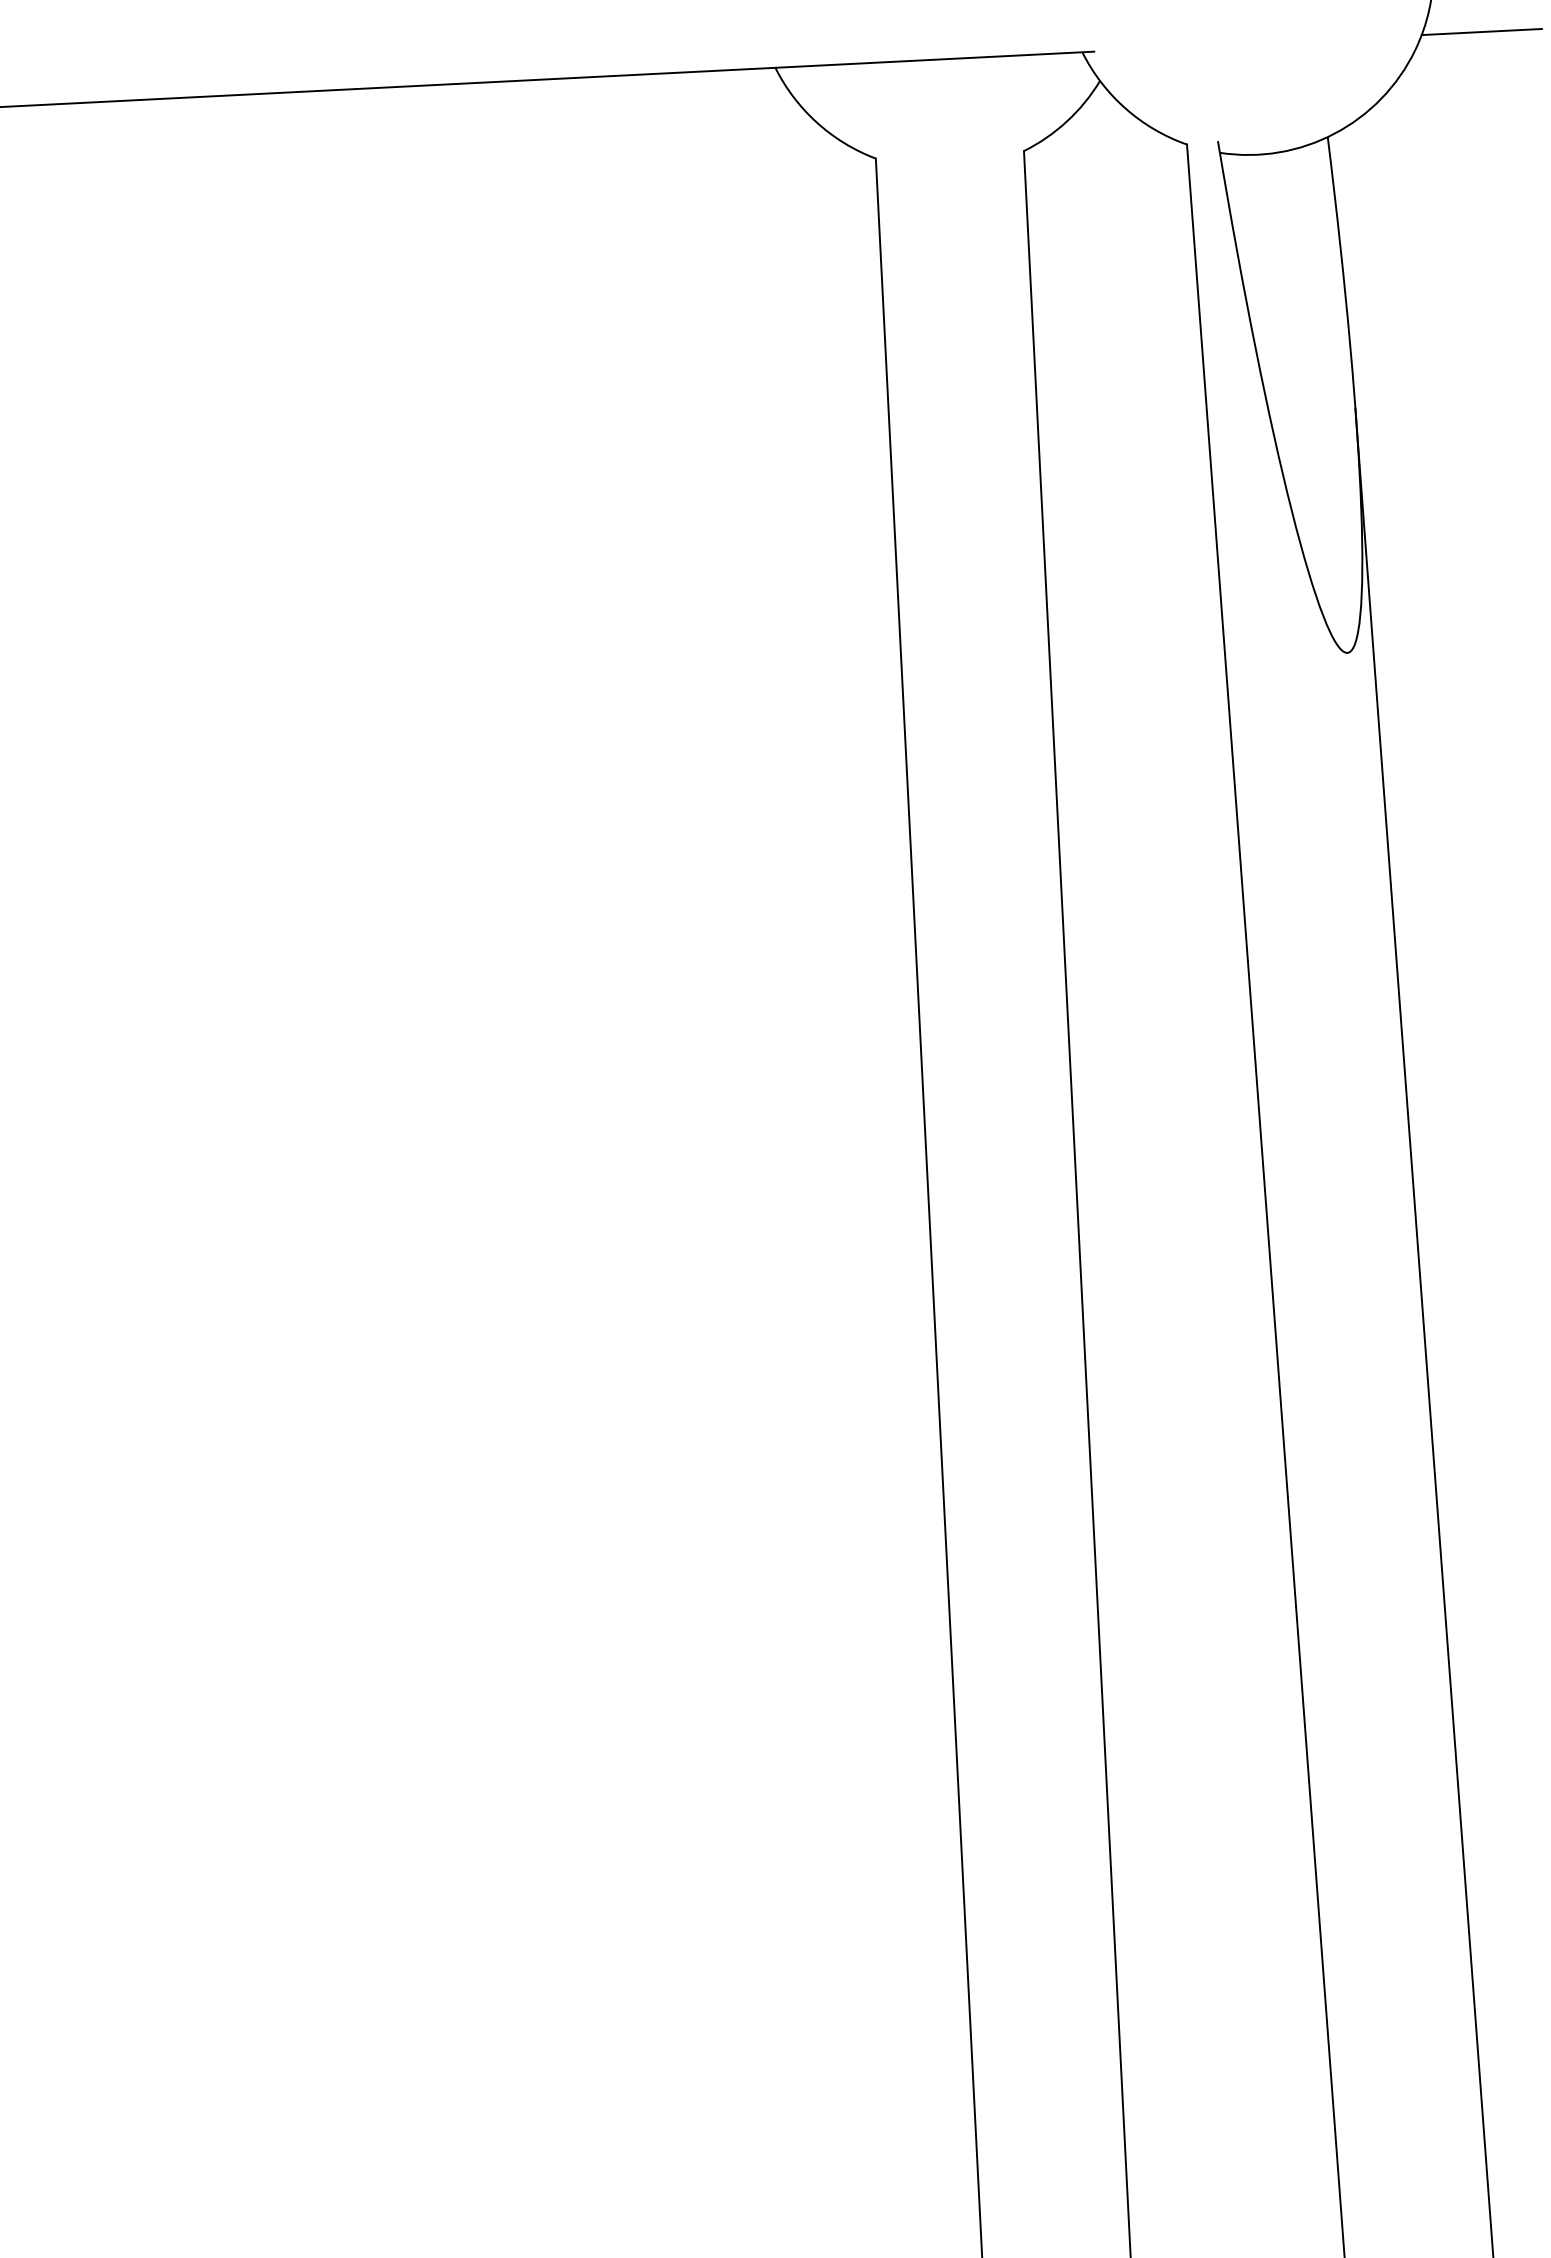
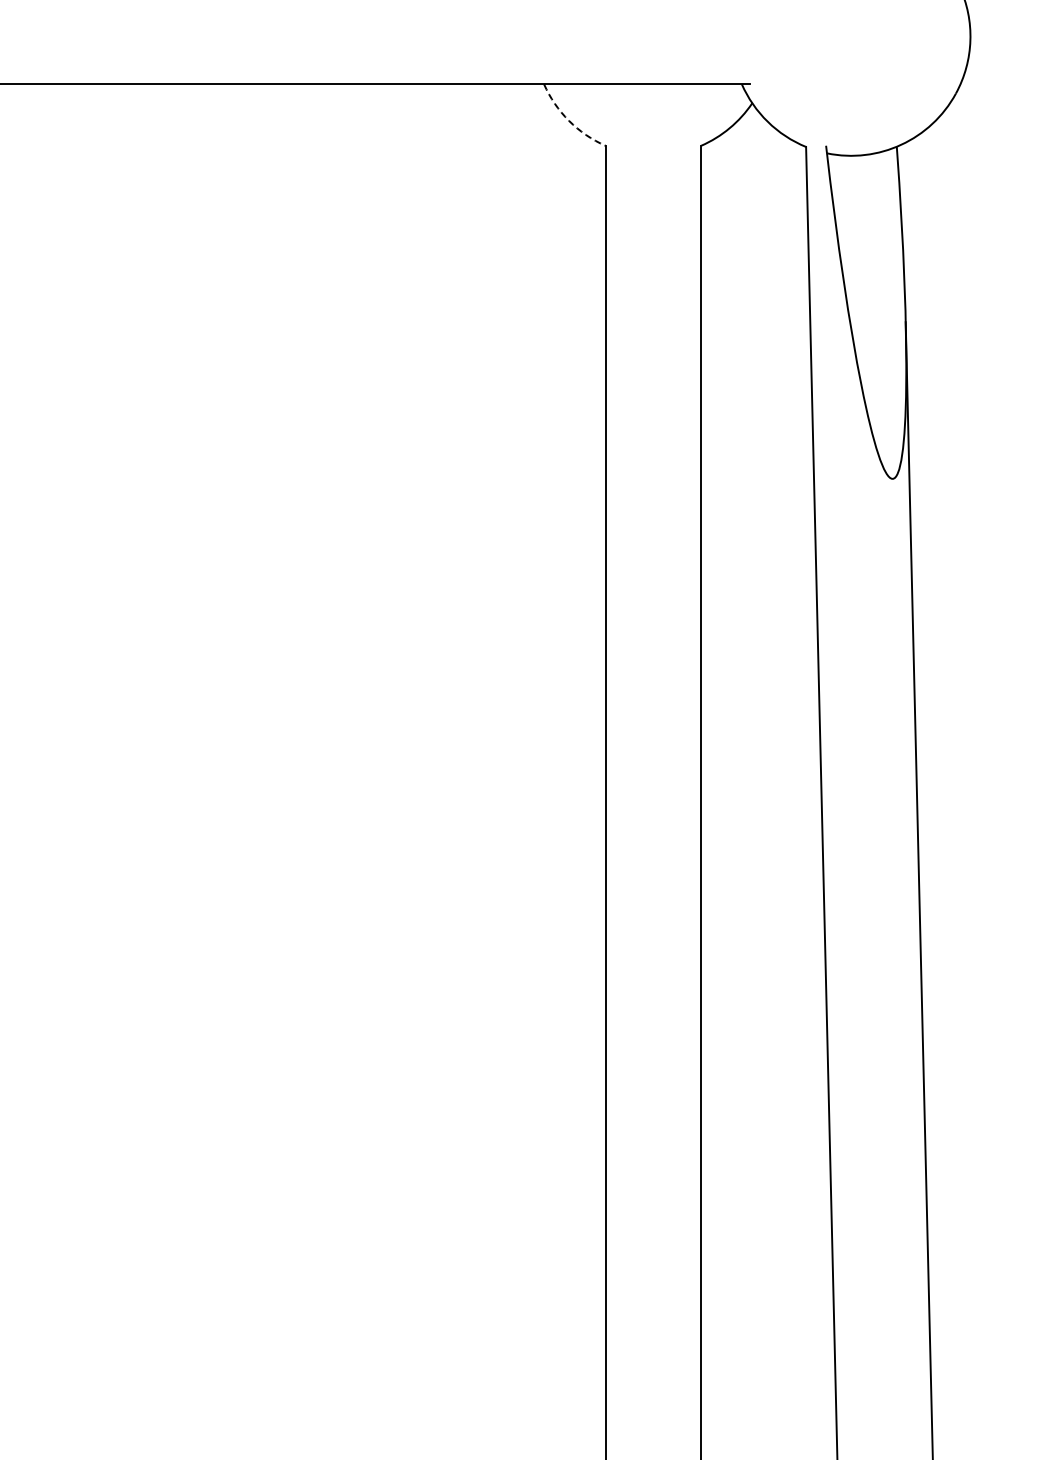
line: (1480, 32) -> (998, 84), removed
arc: (817, 122) -> (569, 120), solid -> dashed

